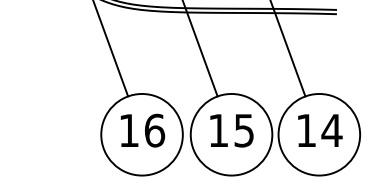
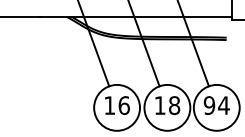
text: (244, 130) -> (174, 105), 15 -> 18
text: (306, 130) -> (209, 105), 14 -> 94

